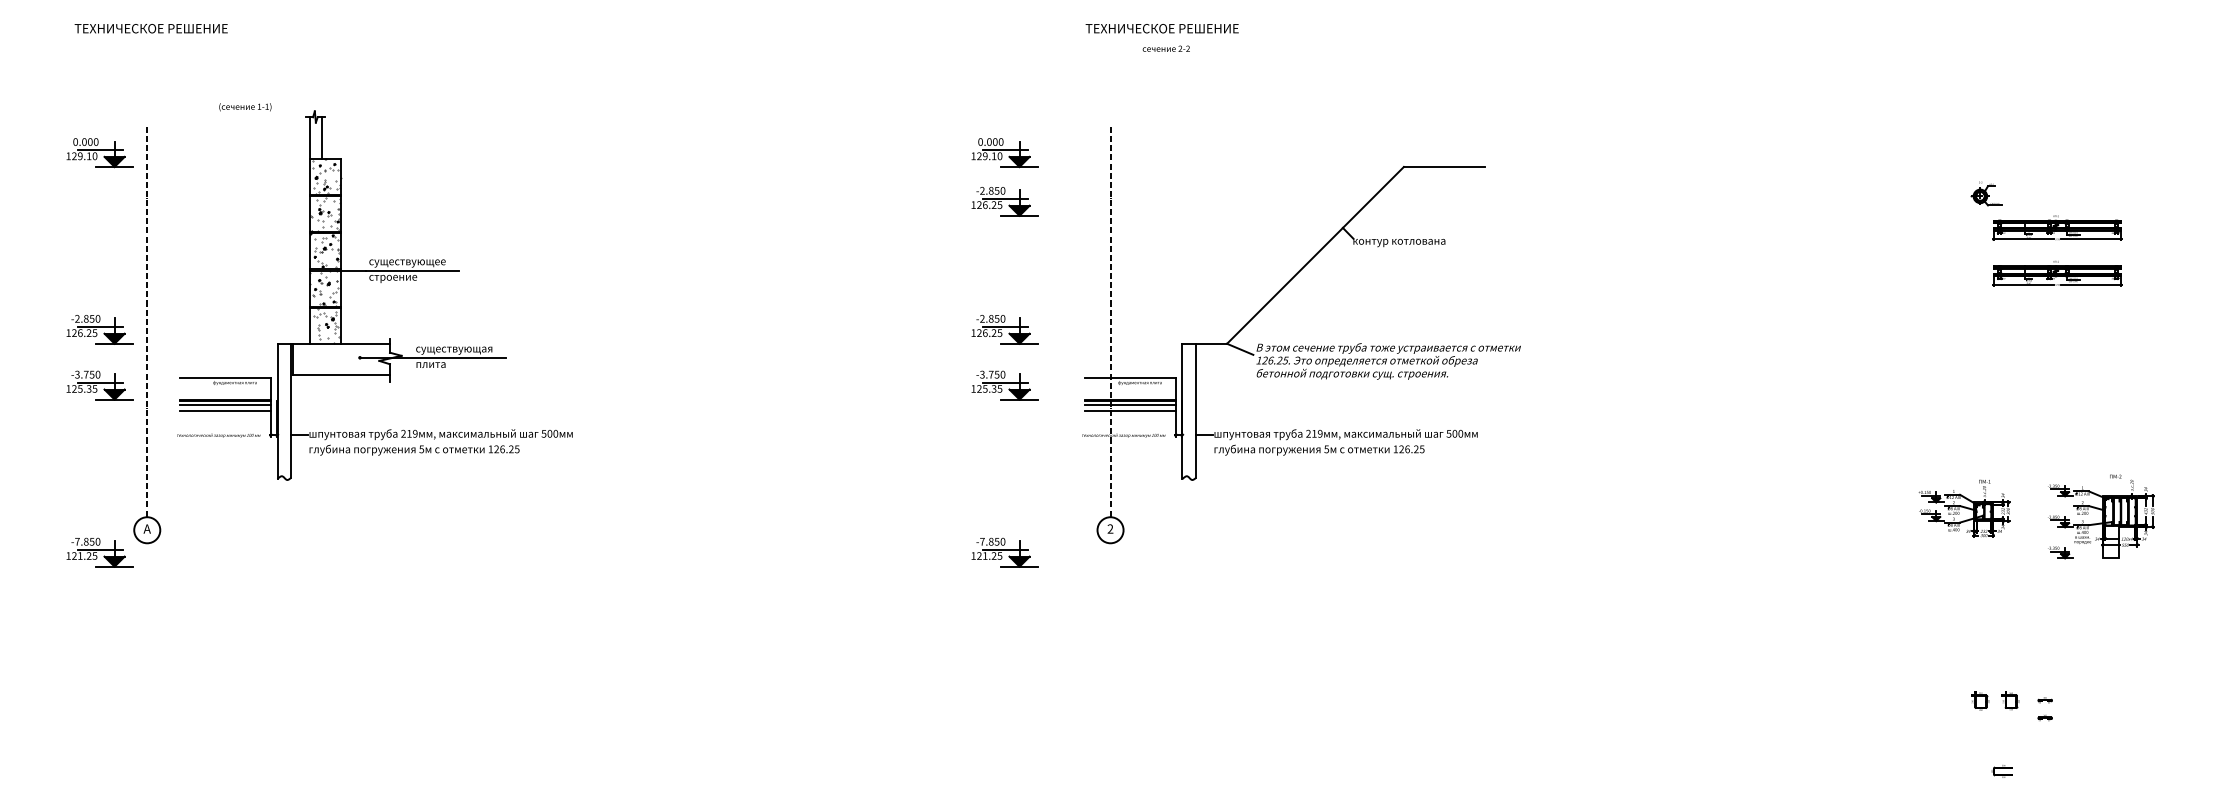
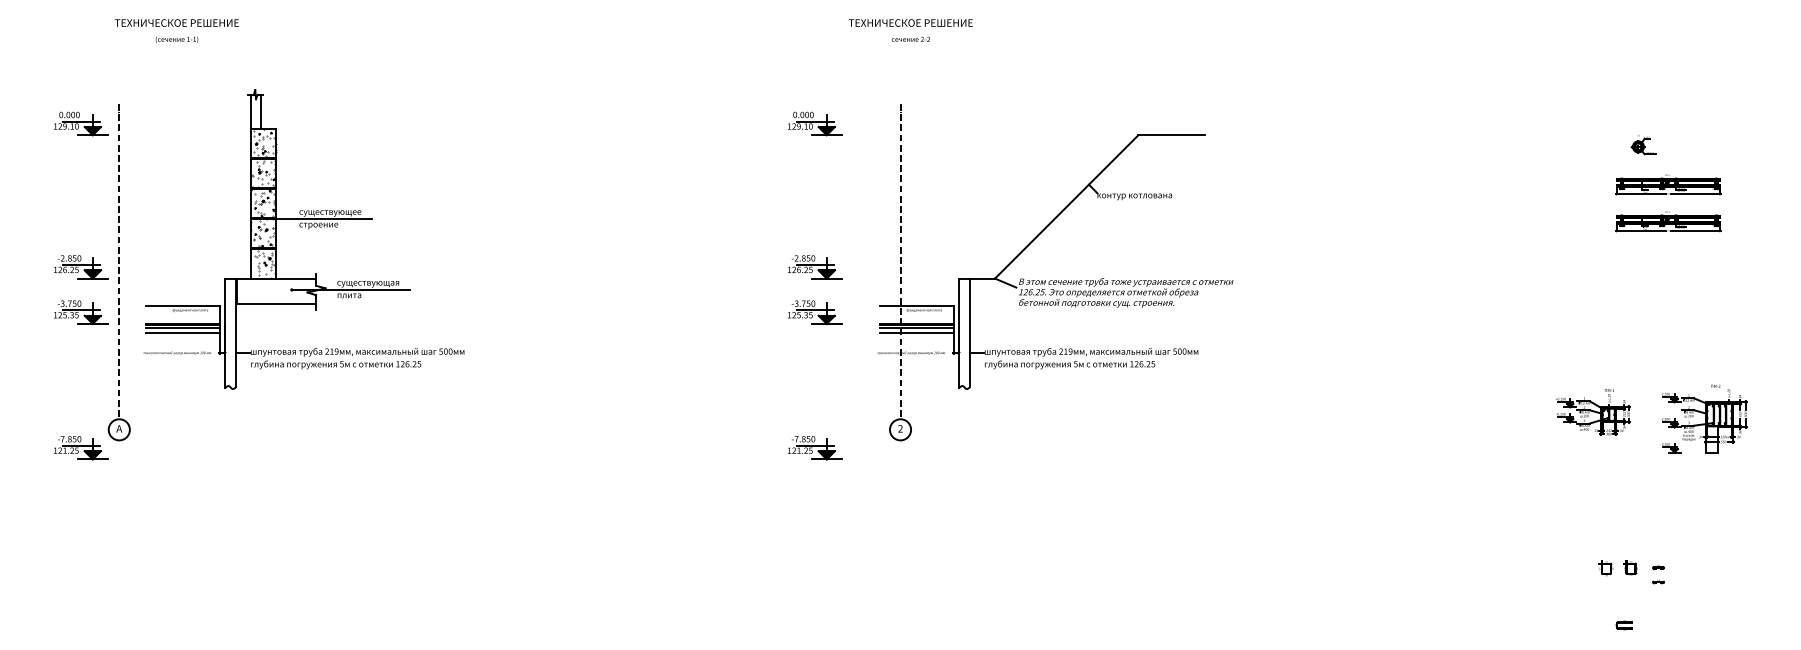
text: (150, 28) -> (176, 22), moved
text: (1161, 28) -> (910, 22), moved
text: (1165, 48) -> (910, 39), moved
text: (245, 107) -> (177, 39), moved
part: (1986, 193) -> (1643, 144), moved
part: (1004, 201) -> (814, 163), removed

